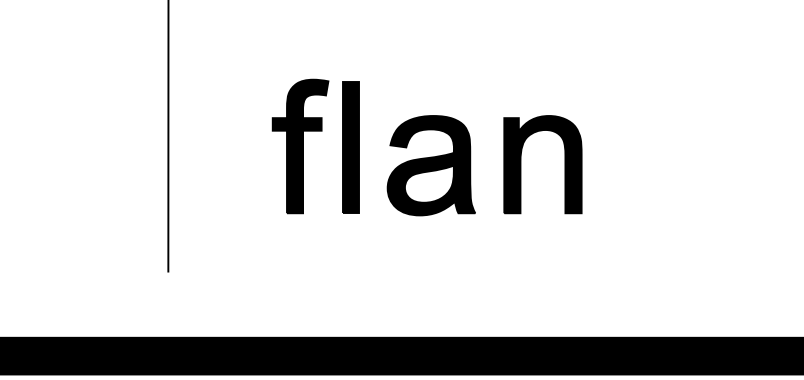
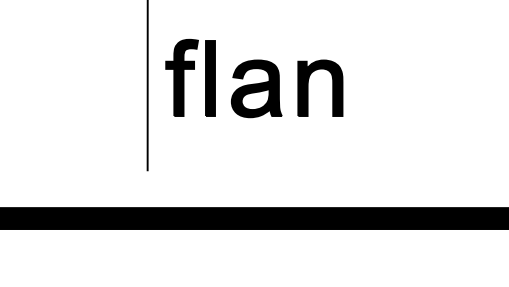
part: (427, 147) -> (254, 78), moved

